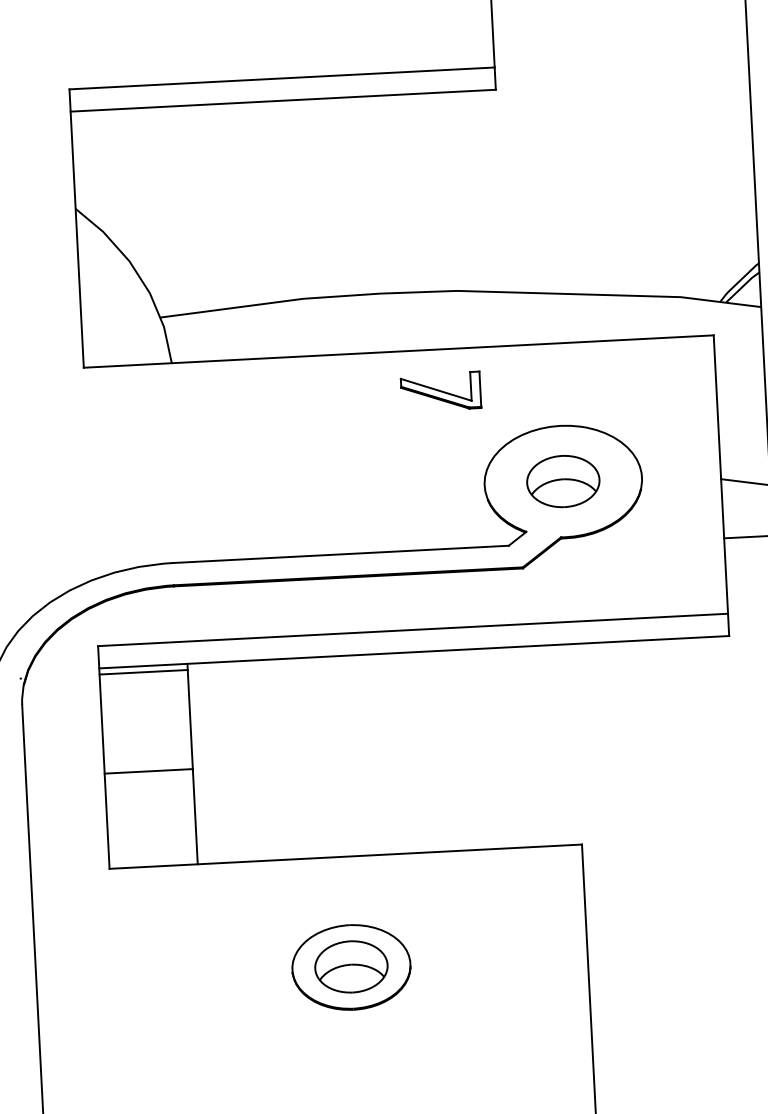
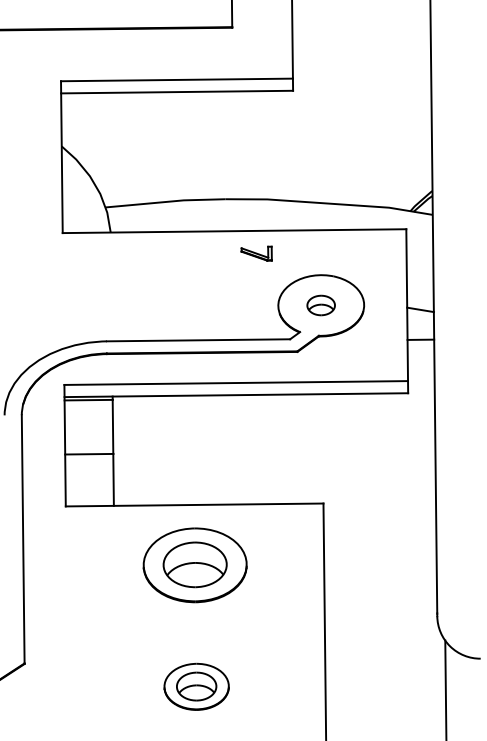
part: (440, 390) -> (256, 253), size x0.7
part: (561, 481) -> (320, 305), size x0.7
part: (351, 967) -> (195, 565), size x1.6

